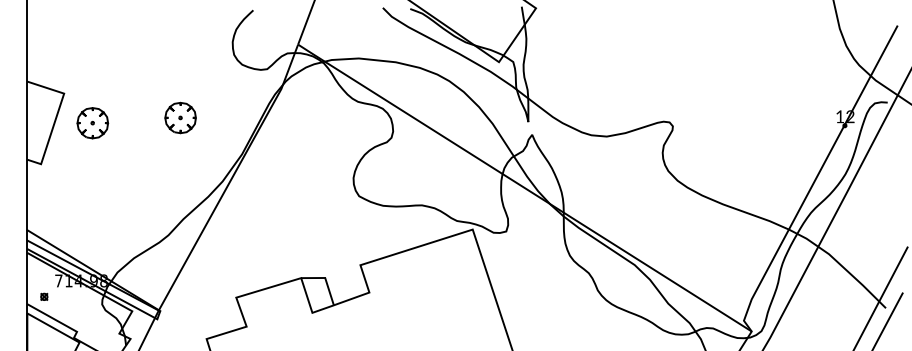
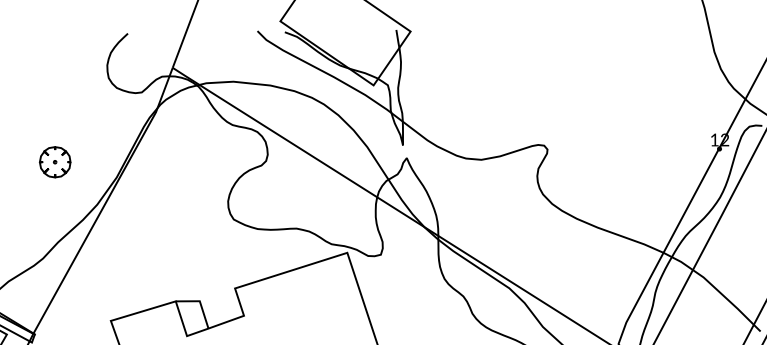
part: (180, 117) -> (55, 161), moved

